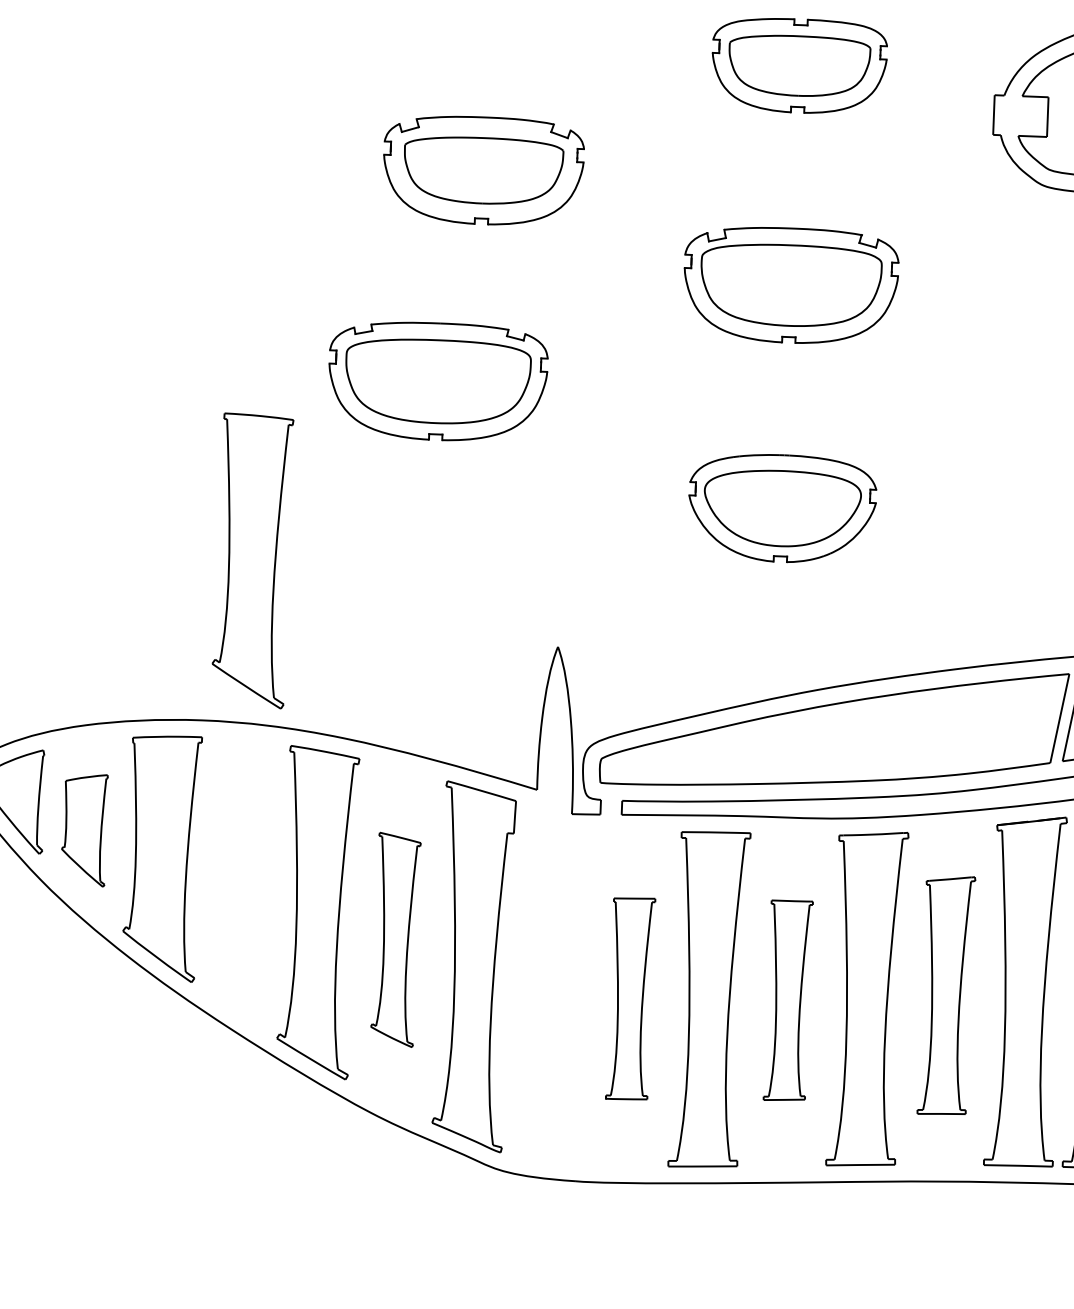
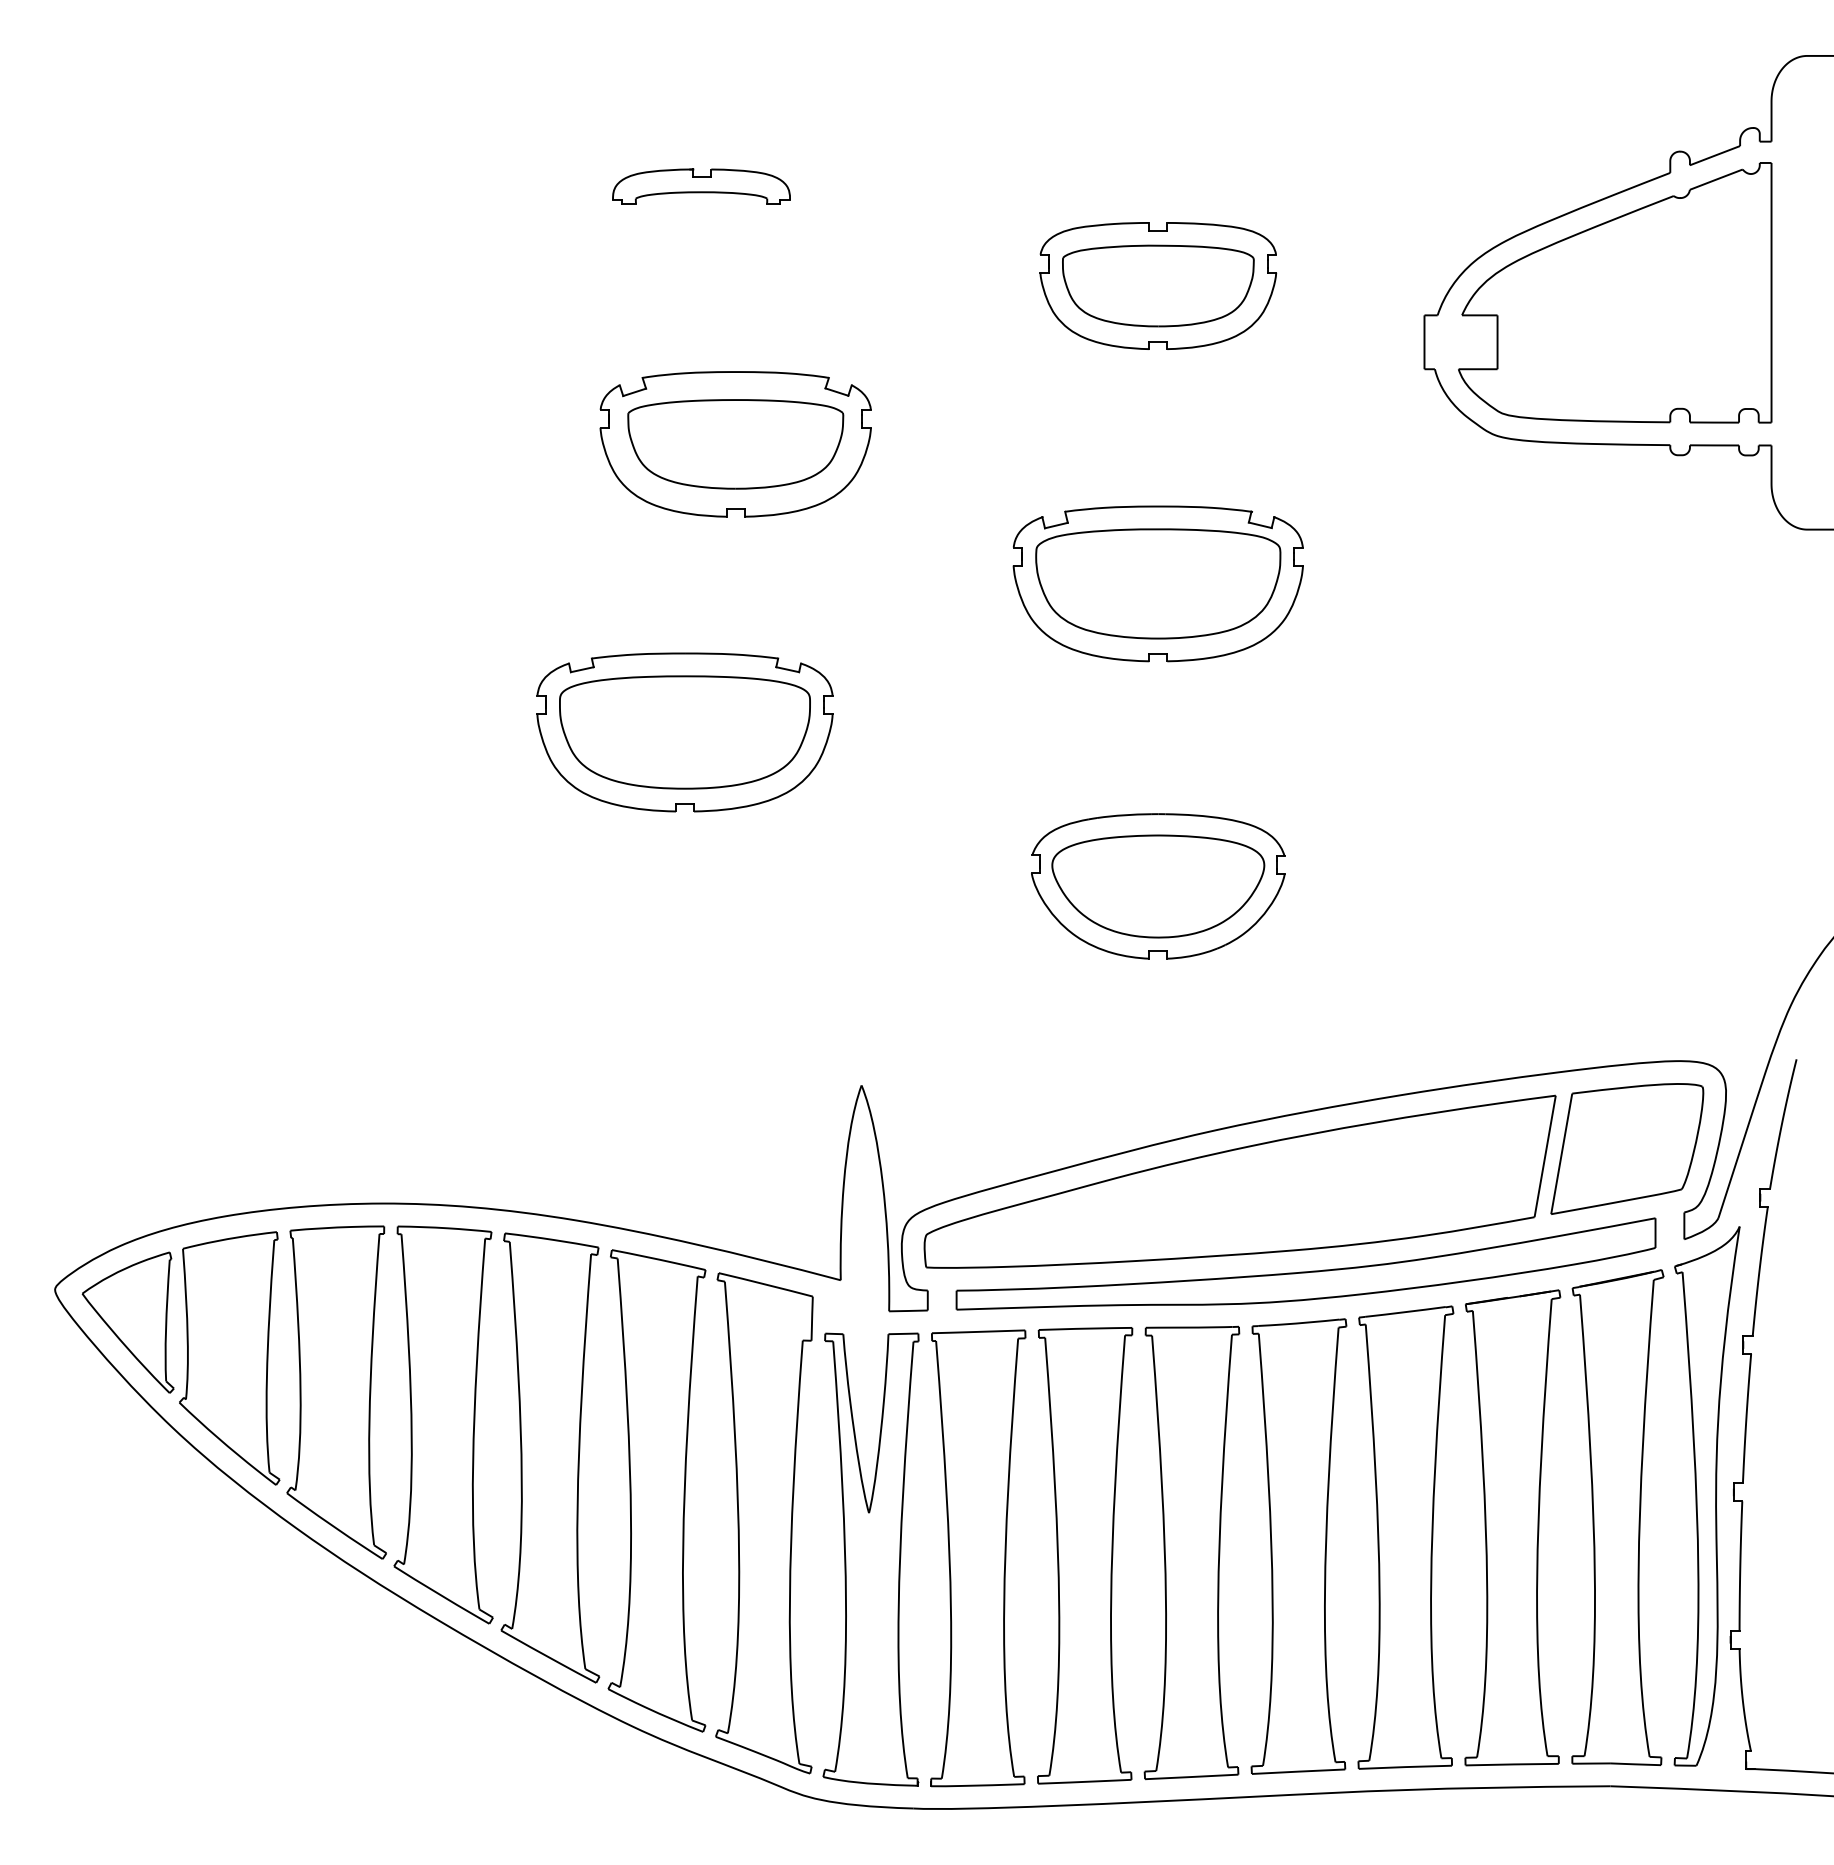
part: (252, 560) -> (443, 1424), moved
part: (84, 830) -> (229, 1358), size x1.67
part: (395, 939) -> (656, 1490), size x1.67
part: (946, 995) -> (1405, 1537), size x1.43
part: (551, 996) -> (870, 1559), added
part: (630, 998) -> (978, 1558), size x1.67
part: (787, 1000) -> (1191, 1552), size x1.67

